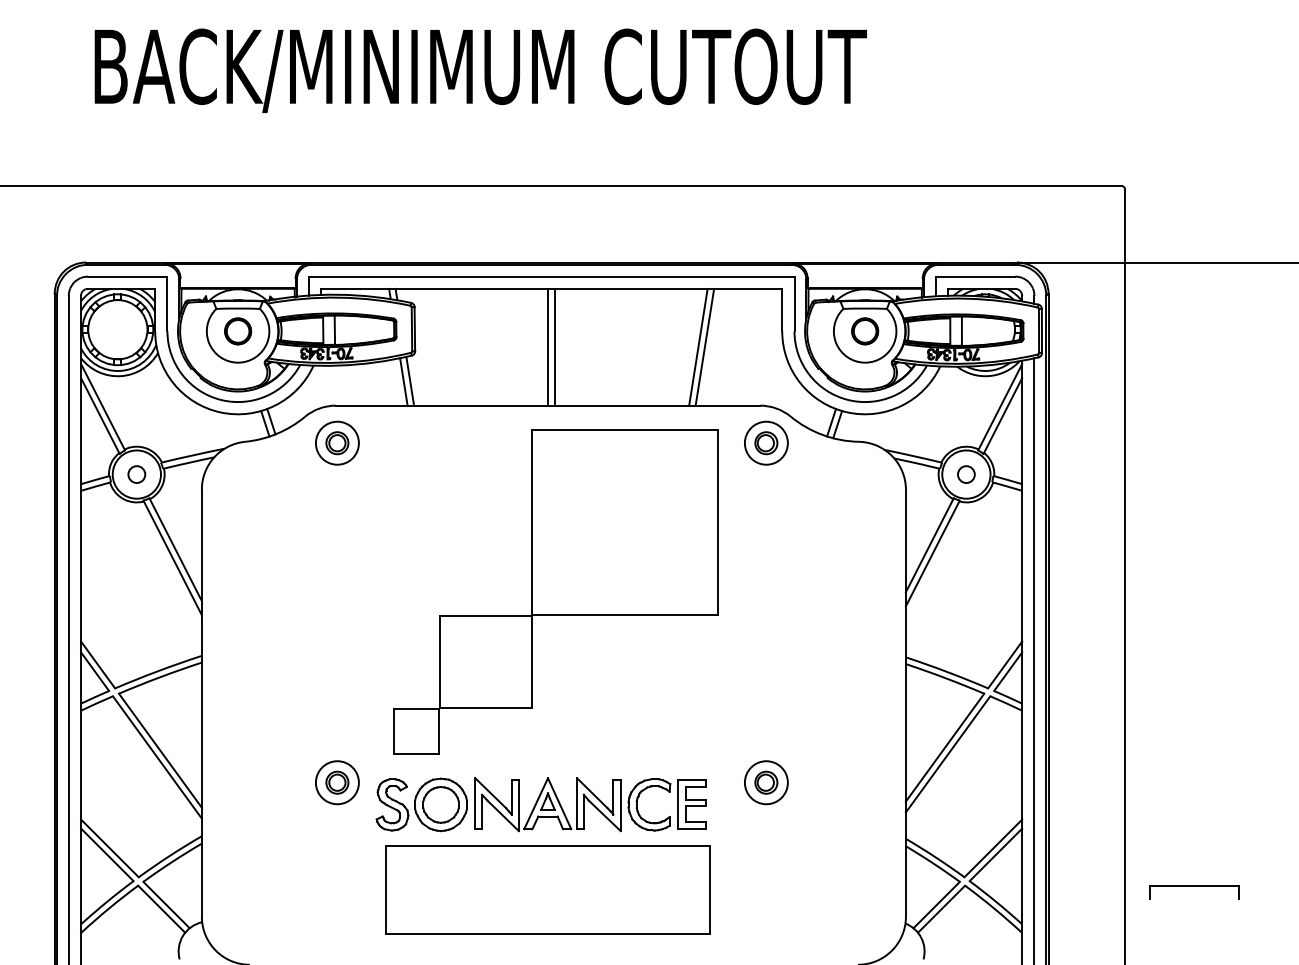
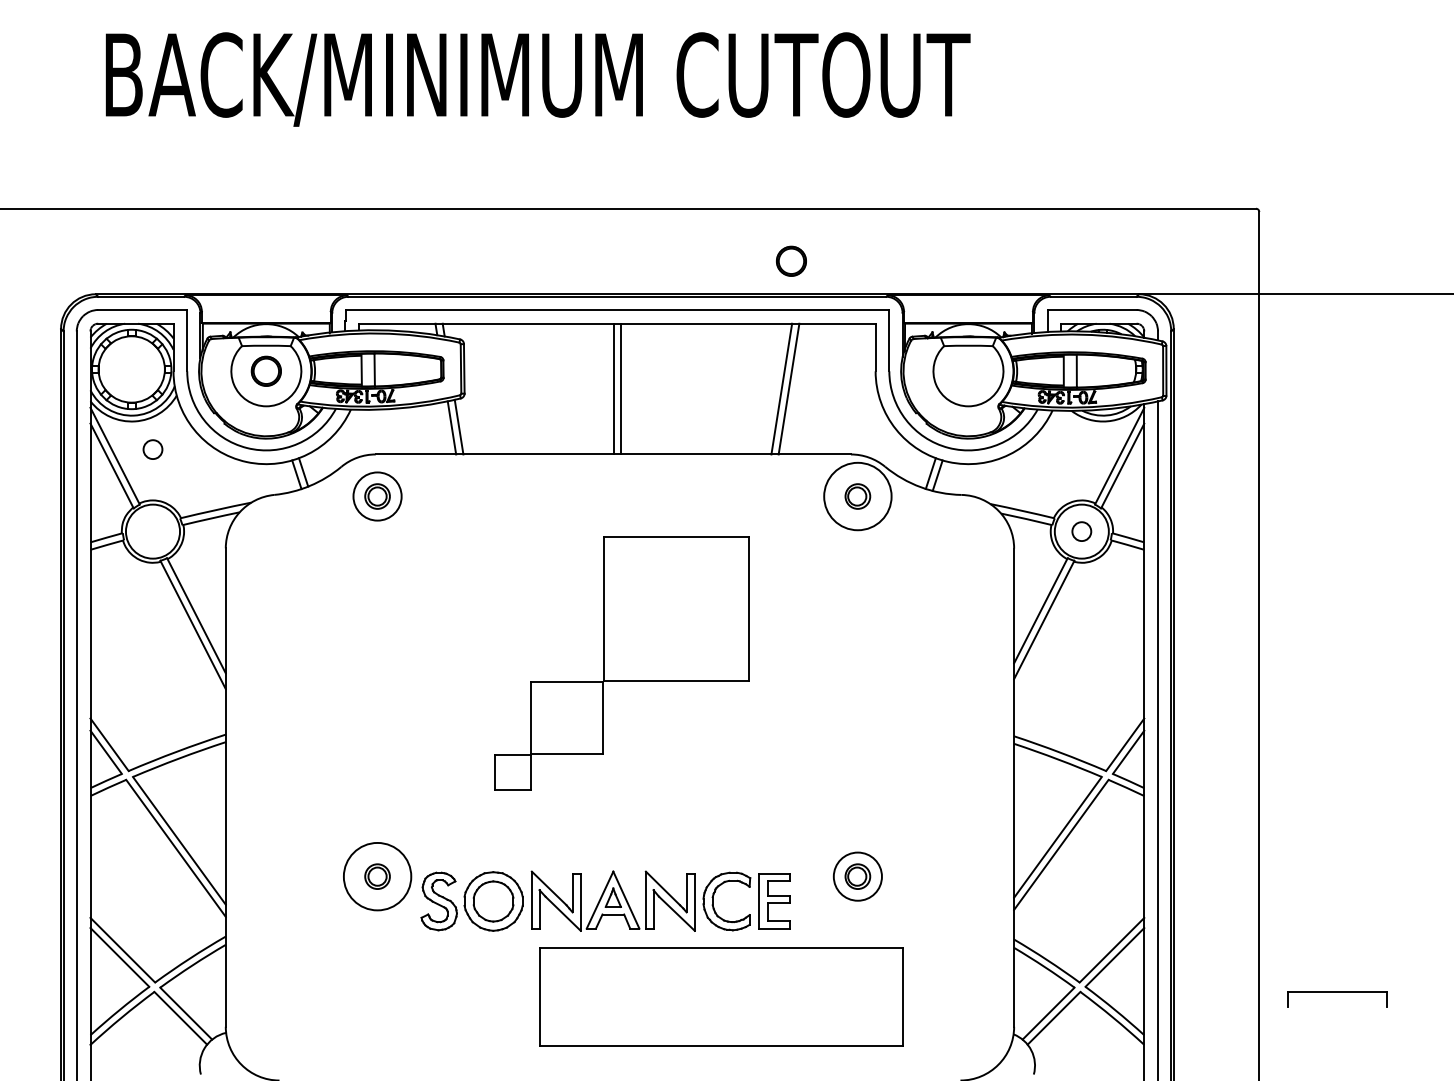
part: (865, 330) -> (791, 260), moved
circle: (766, 443) -> (857, 496), size x1.4
circle: (136, 474) -> (152, 449), moved
part: (555, 592) -> (621, 663), size x0.7
circle: (337, 782) -> (377, 876), size x1.4
part: (548, 889) -> (721, 996), moved

